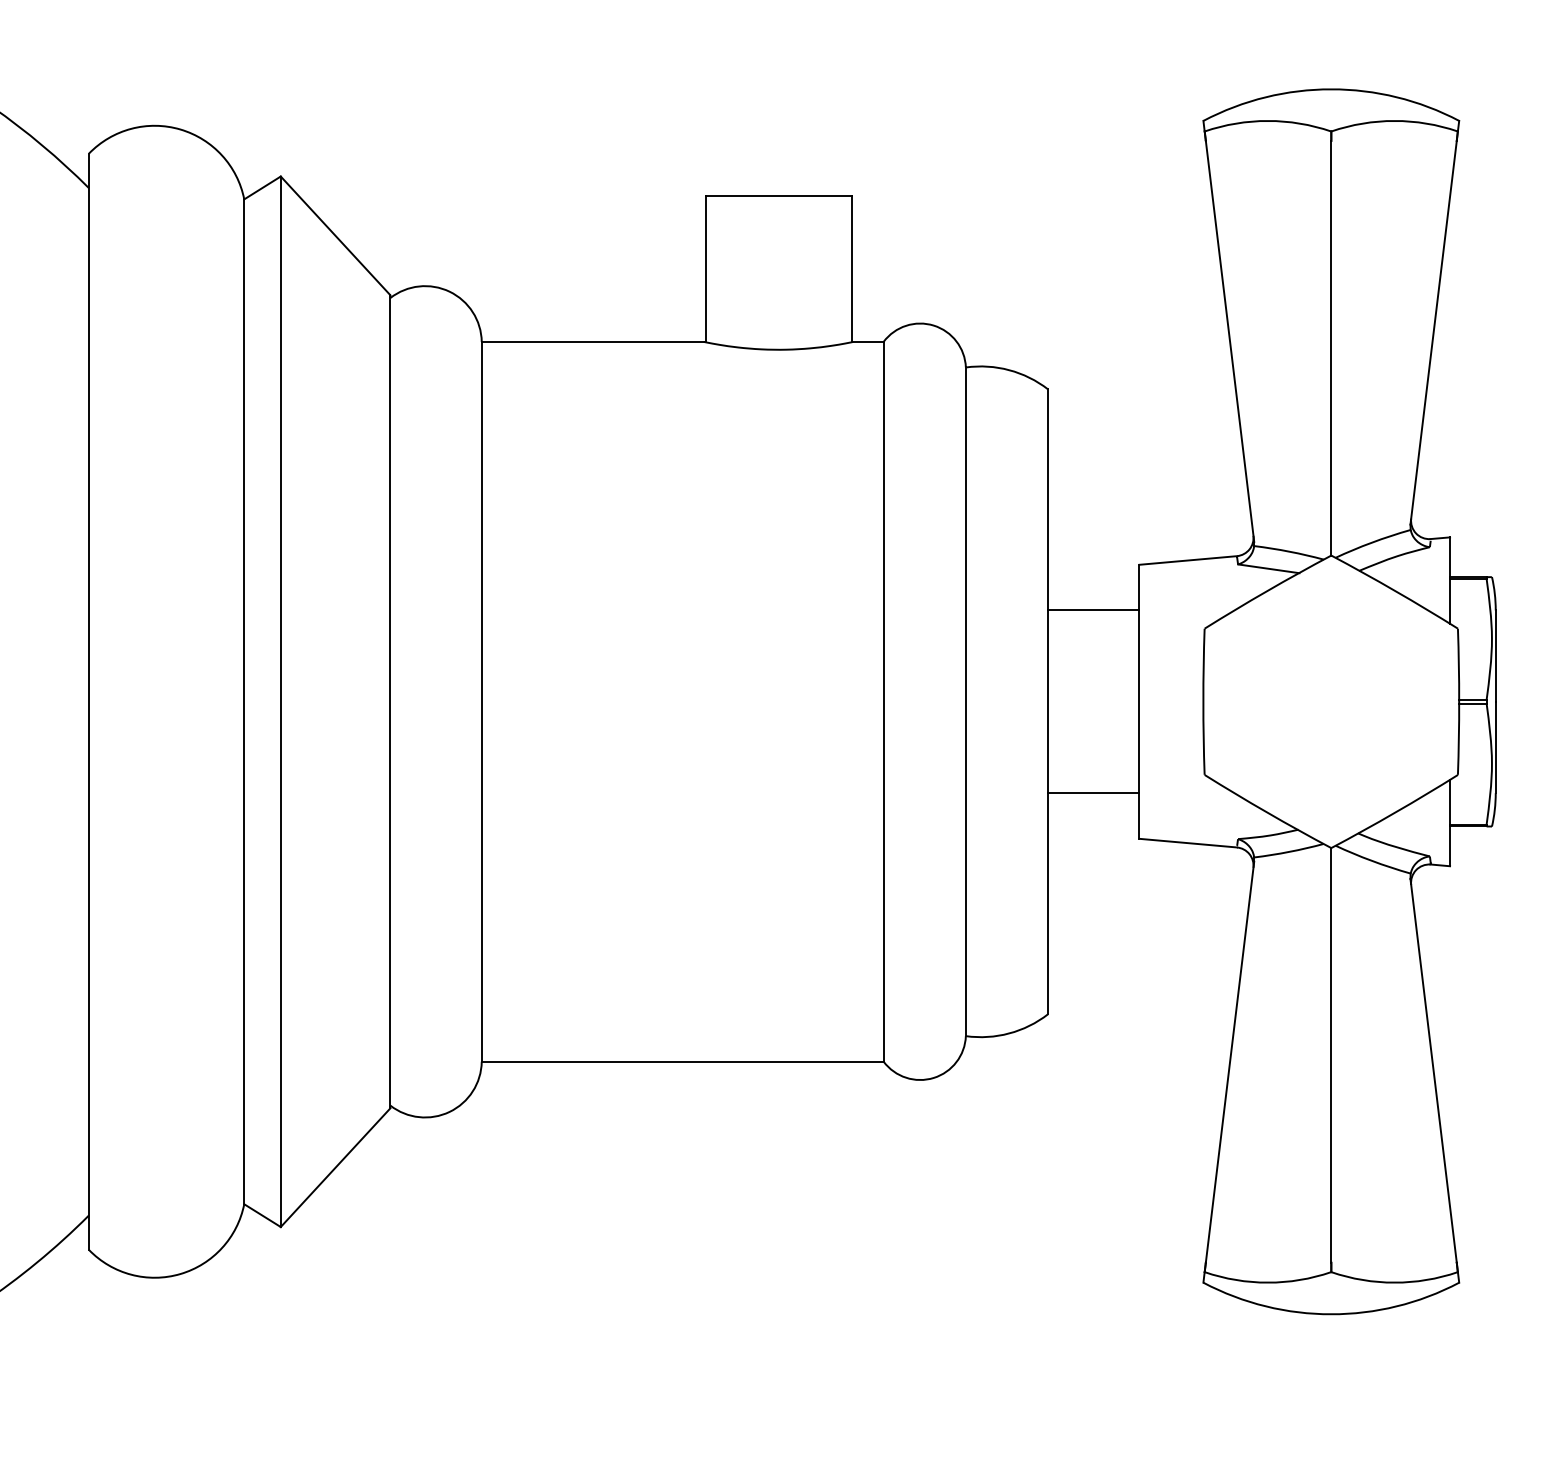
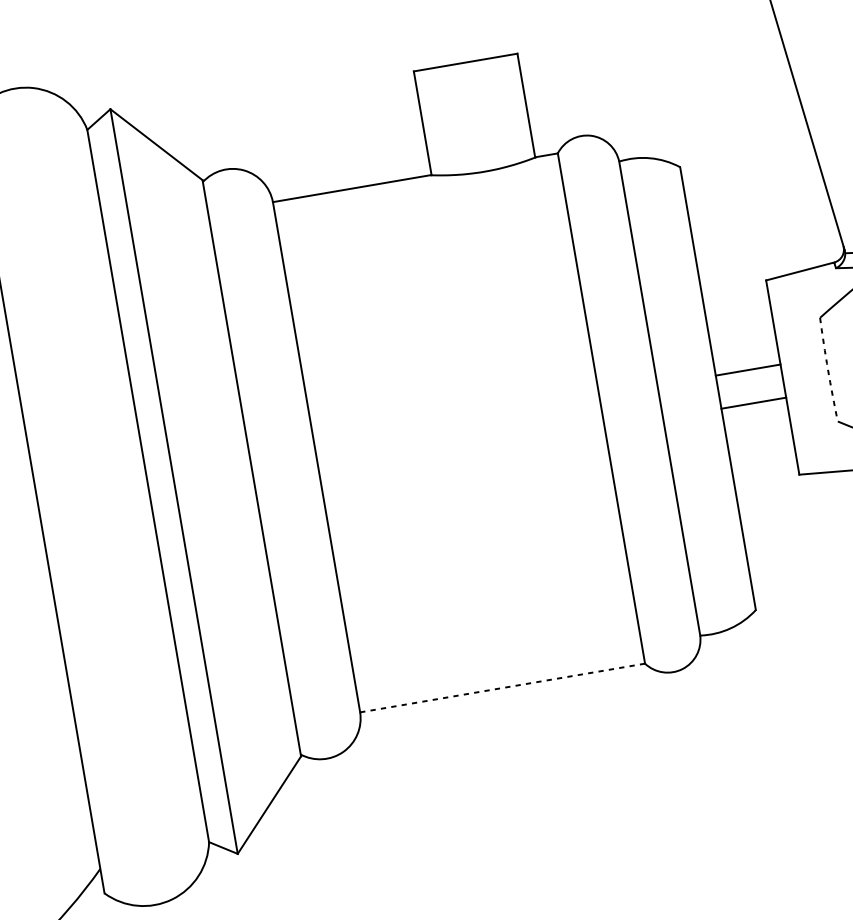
line: (1093, 610) -> (747, 370), moved
arc: (1203, 701) -> (828, 369), solid -> dashed
line: (1093, 793) -> (753, 403), moved
line: (682, 1061) -> (502, 687), solid -> dashed

